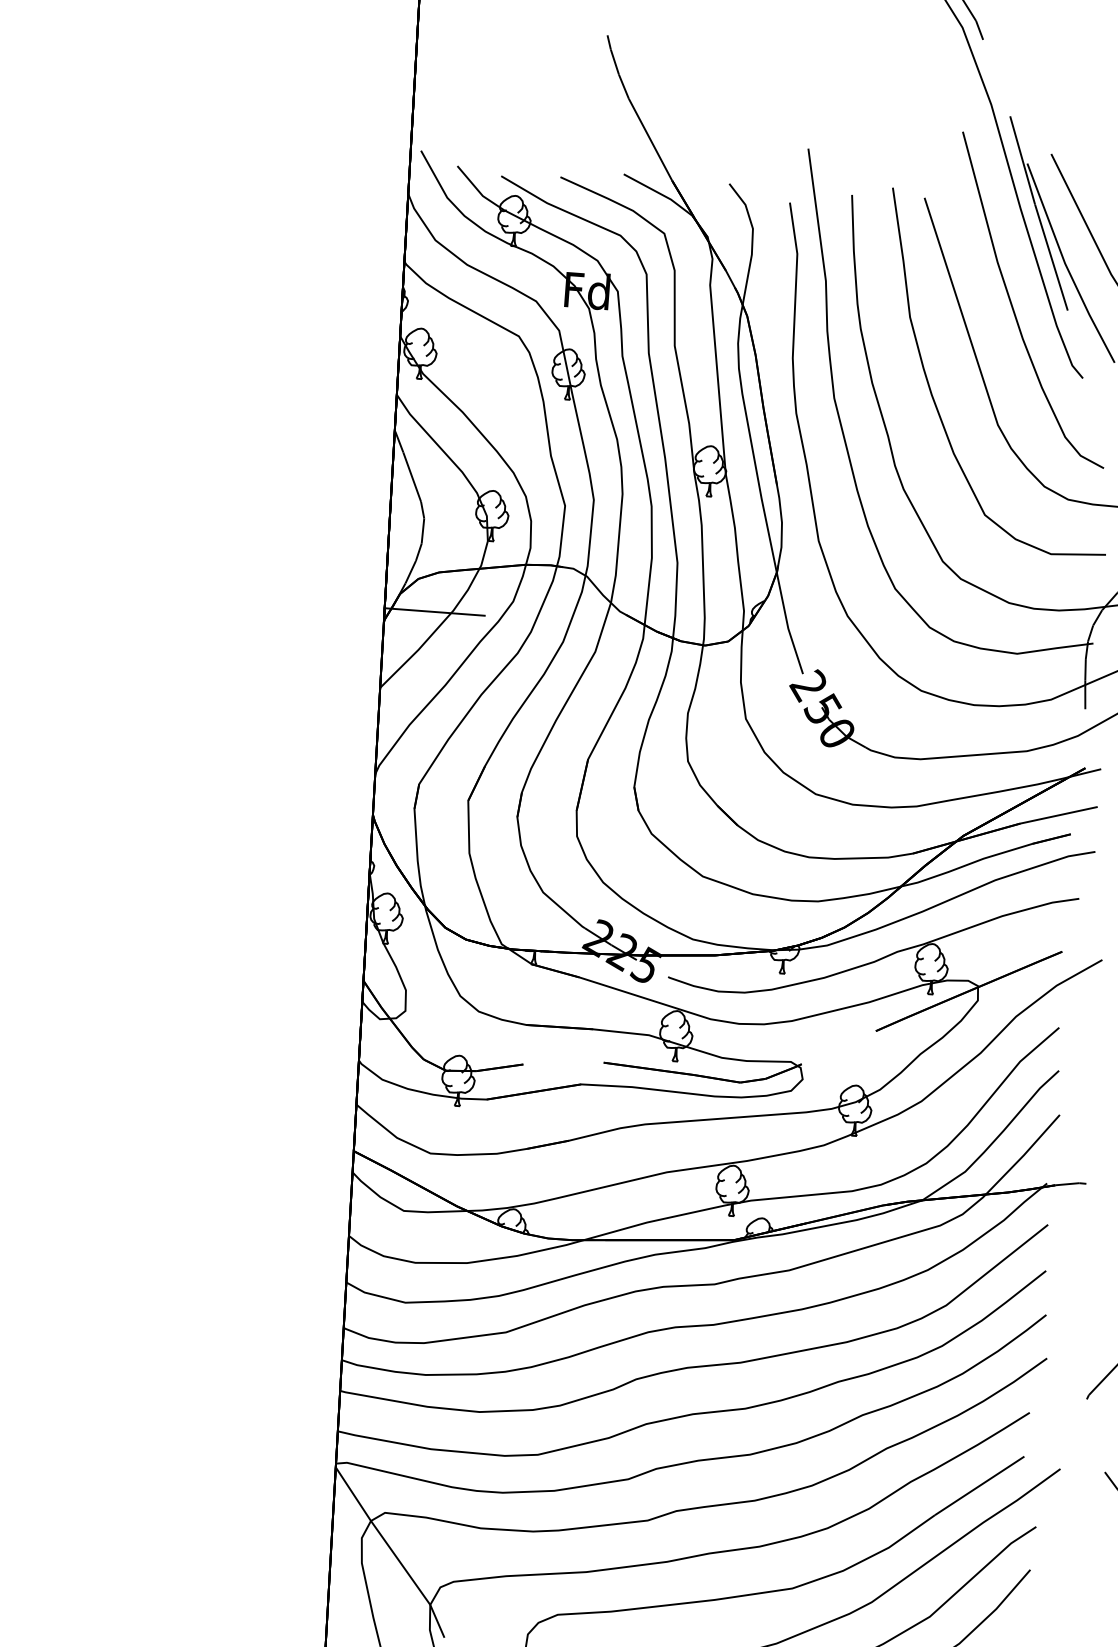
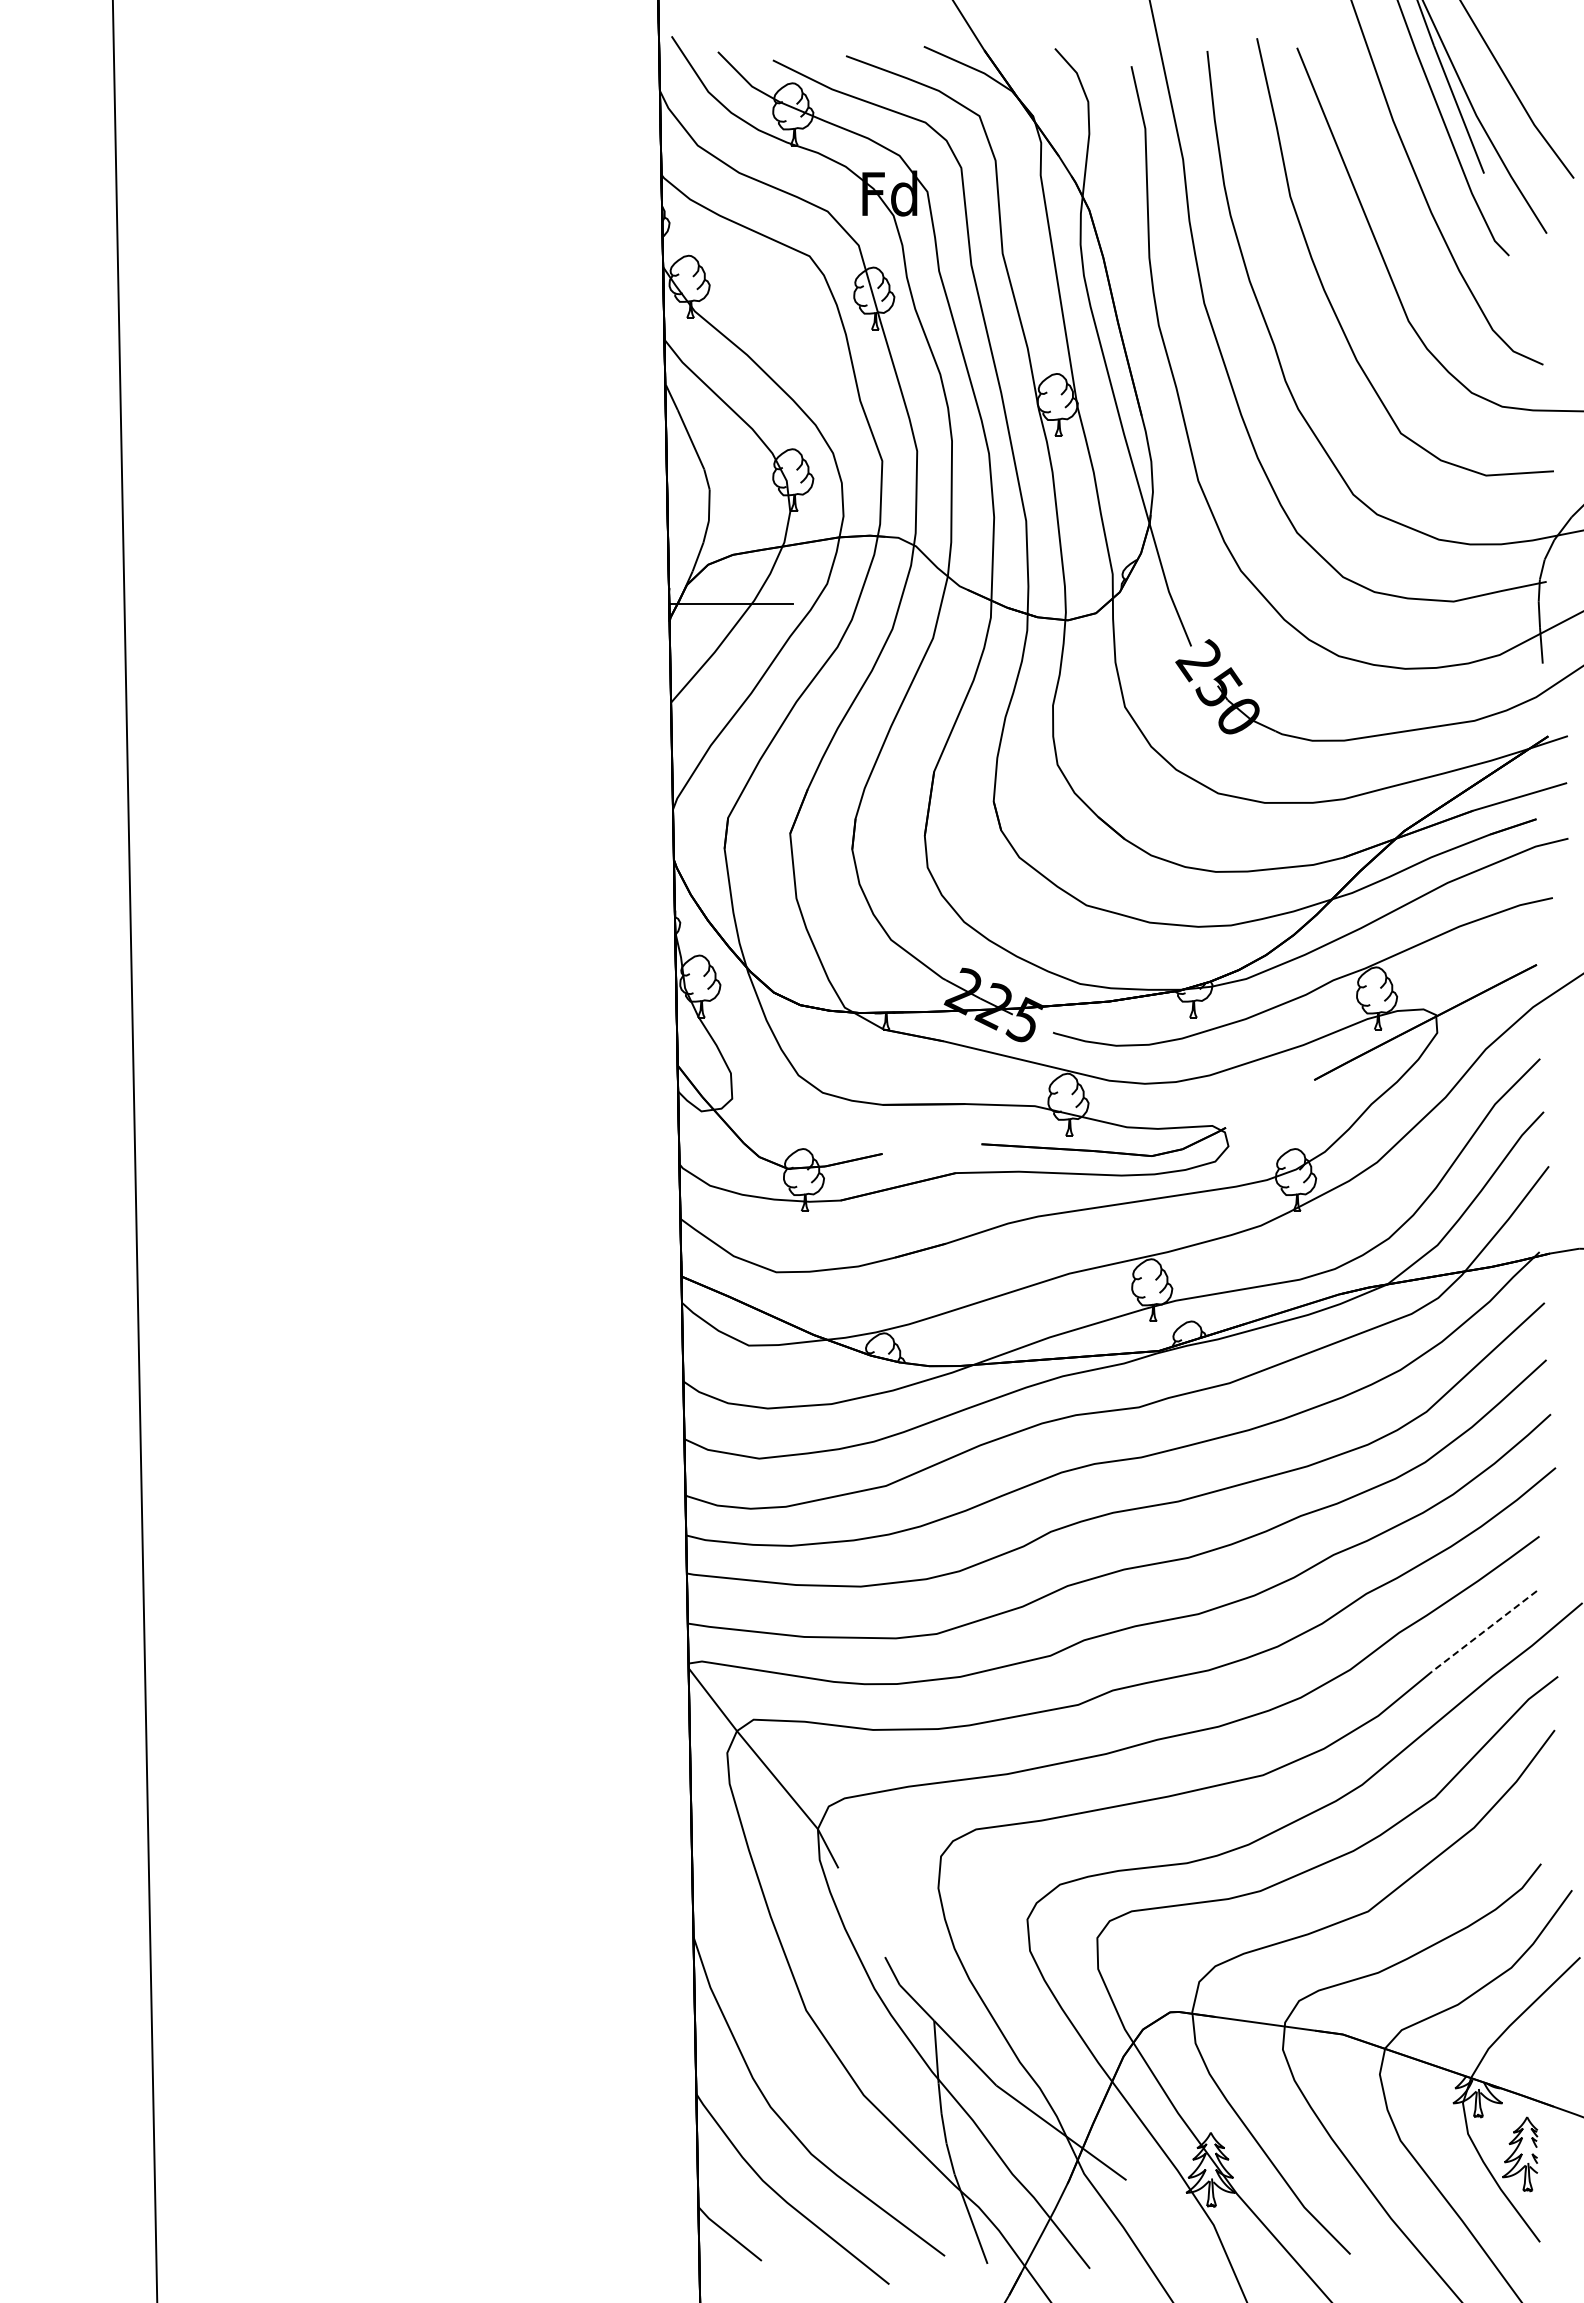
line: (979, 1486) -> (1484, 1631), solid -> dashed

